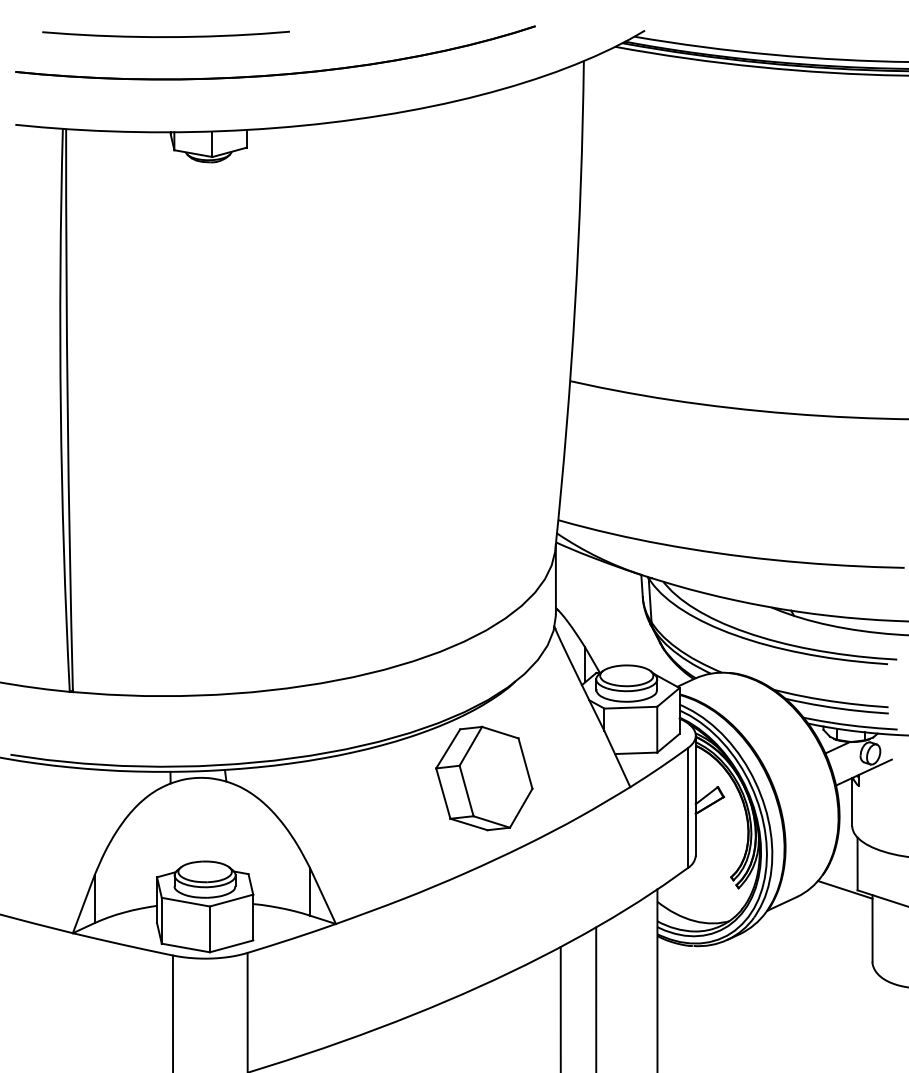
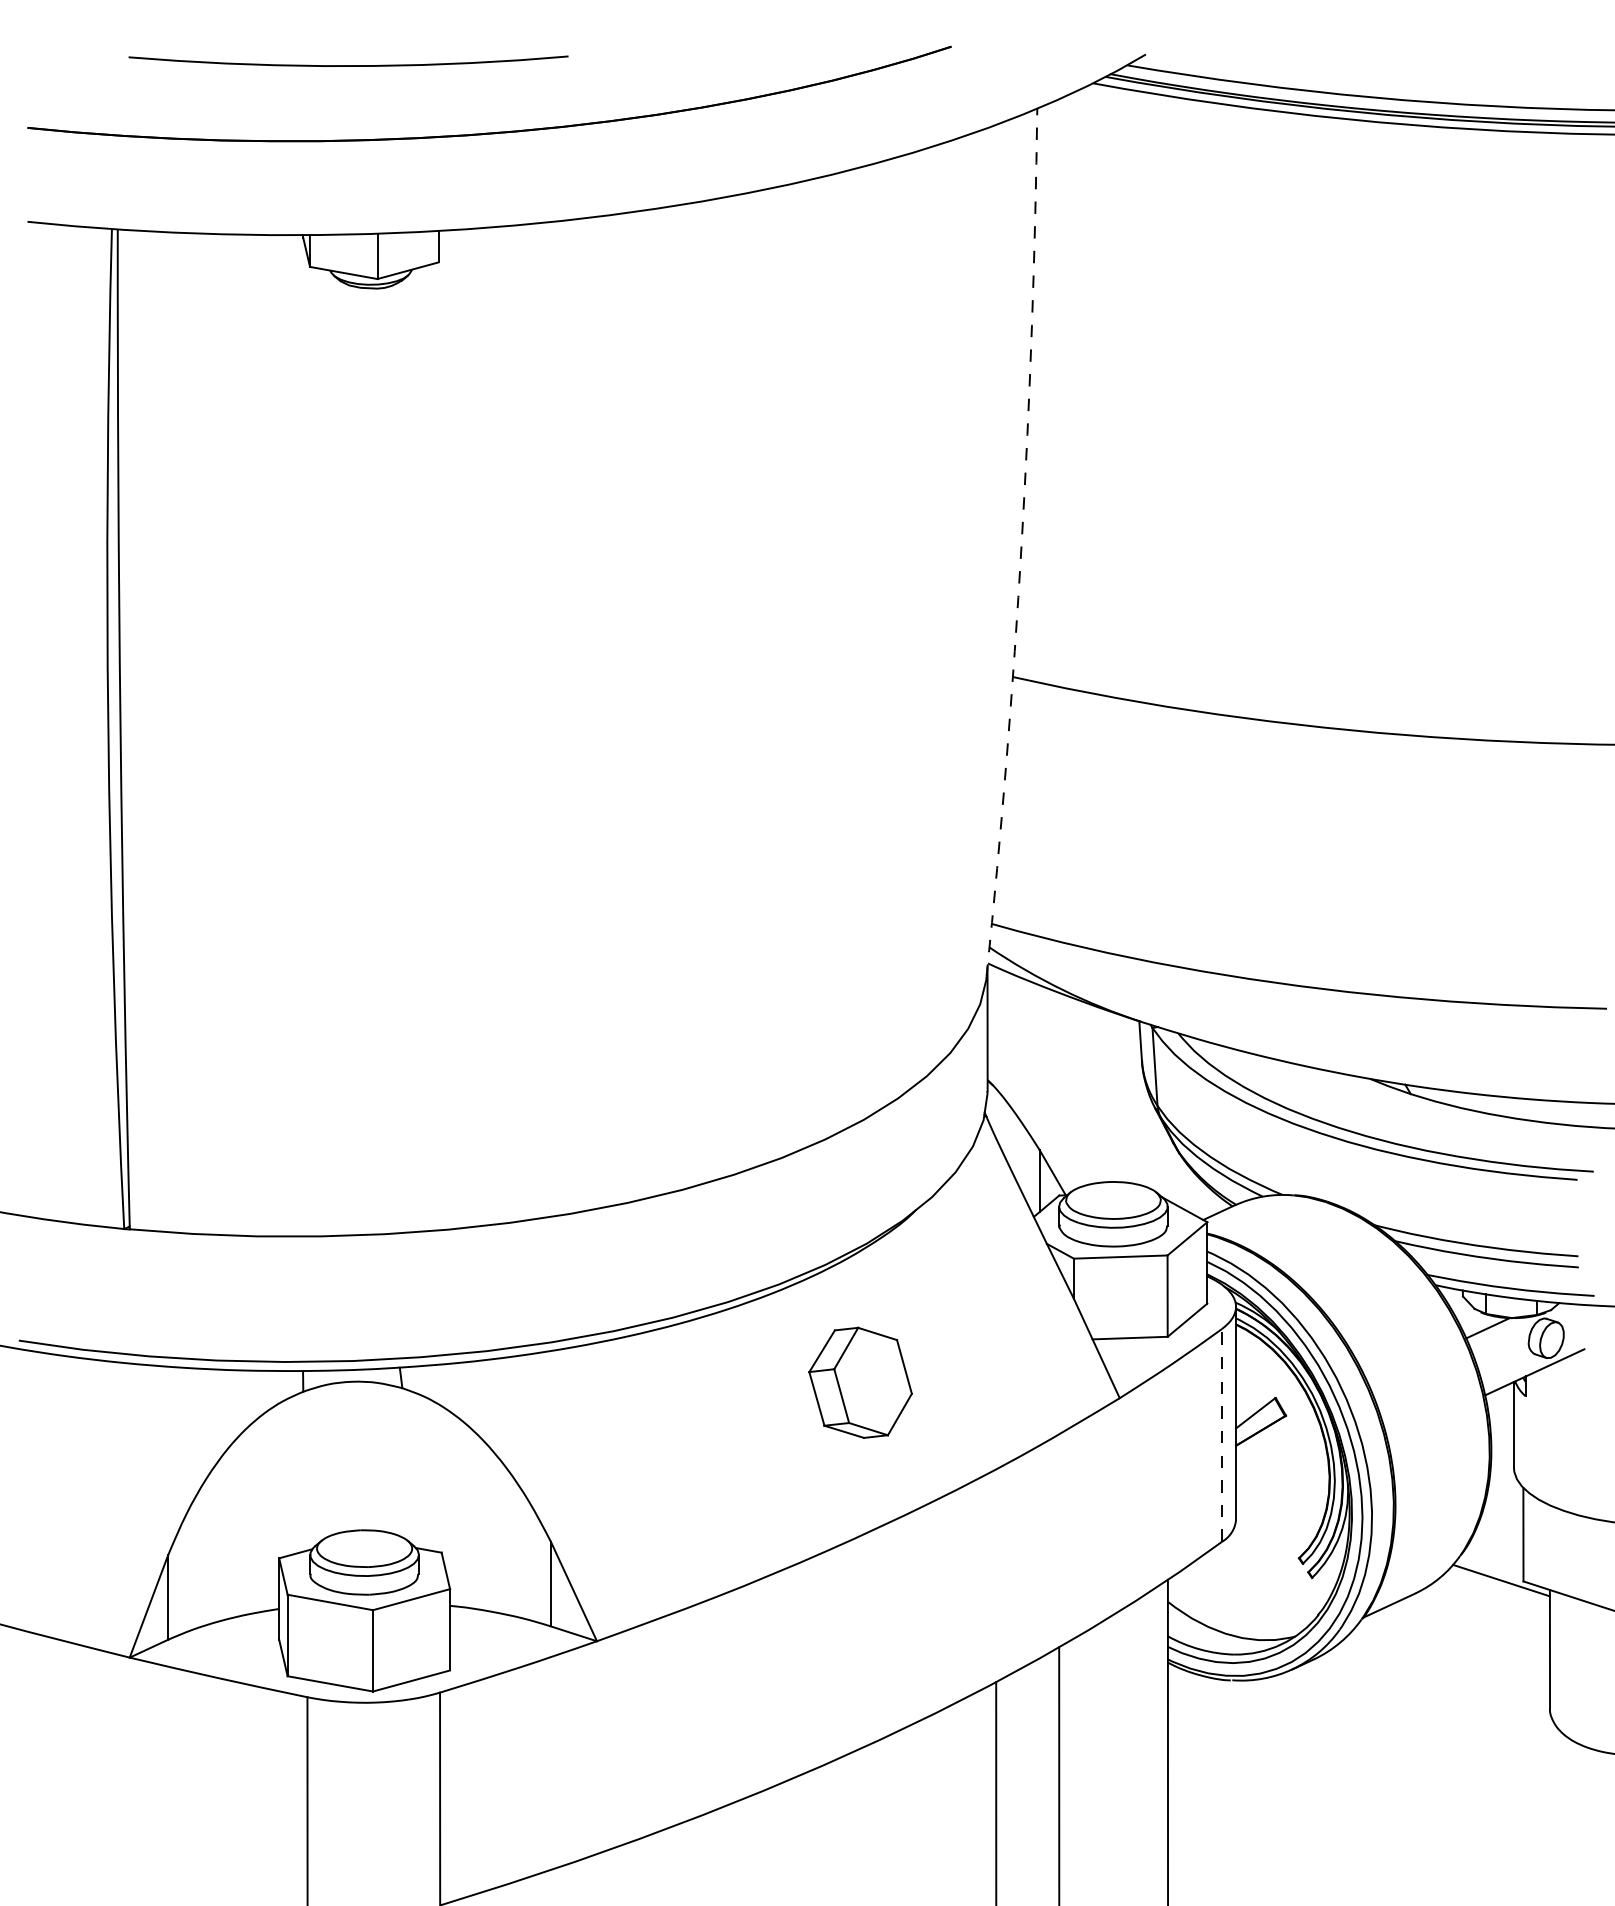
curve: (165, 36) -> (347, 64), moved
arc: (575, 305) -> (1022, 542), solid -> dashed
part: (484, 778) -> (860, 1382), size x0.6
line: (687, 808) -> (1221, 1436), solid -> dashed

